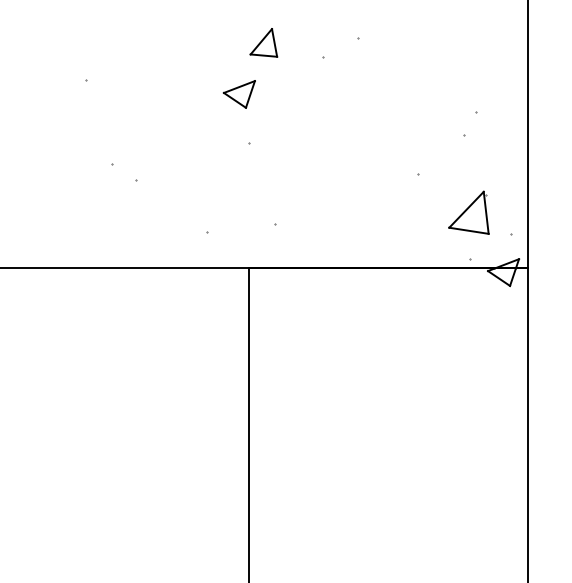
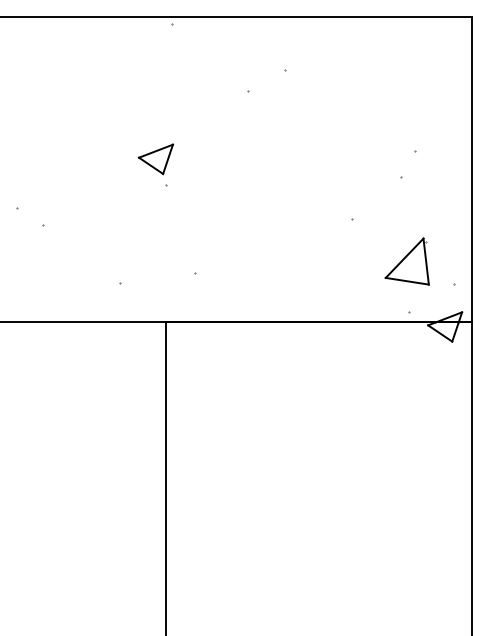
part: (263, 42) -> (182, 75), removed
part: (238, 94) -> (154, 159), moved

